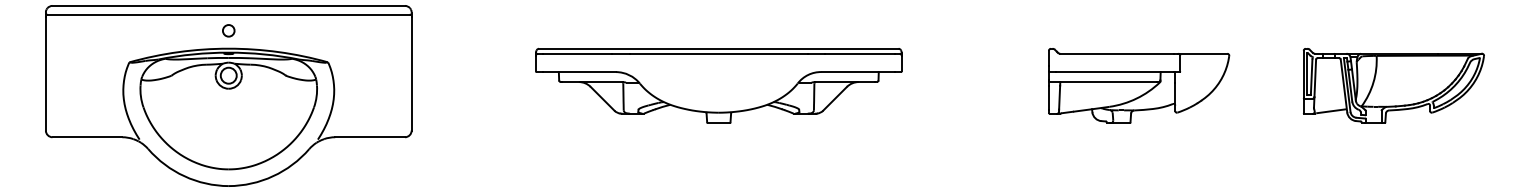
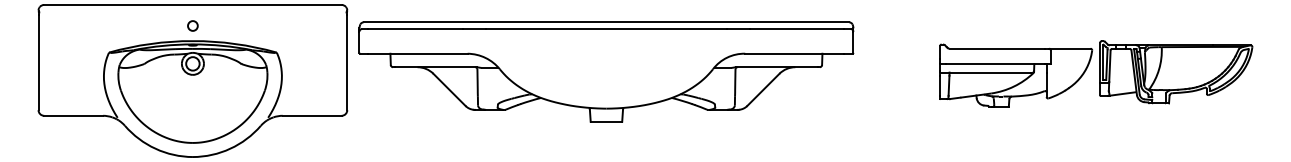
line: (228, 14) -> (192, 12), removed
part: (718, 85) -> (606, 72), size x1.6
part: (1139, 85) -> (1016, 75), moved

